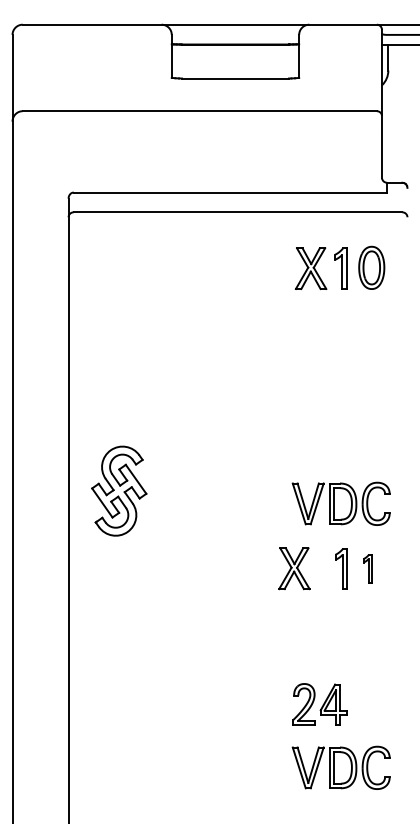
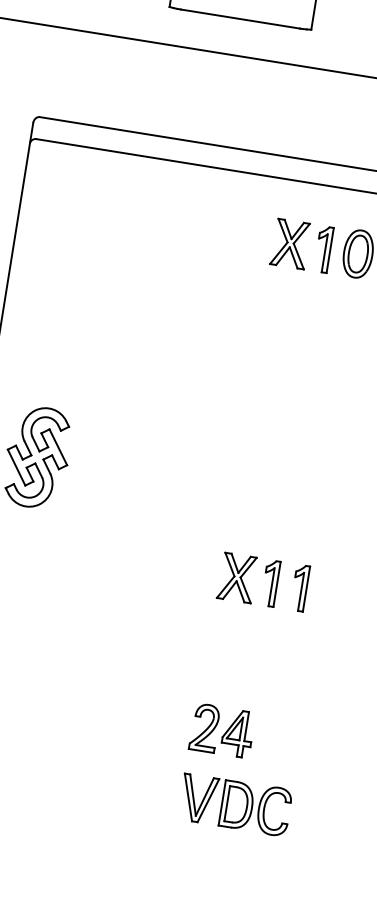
part: (340, 503) -> (281, 510), removed
part: (294, 568) -> (237, 577), moved
part: (367, 568) -> (299, 587), size x1.43

